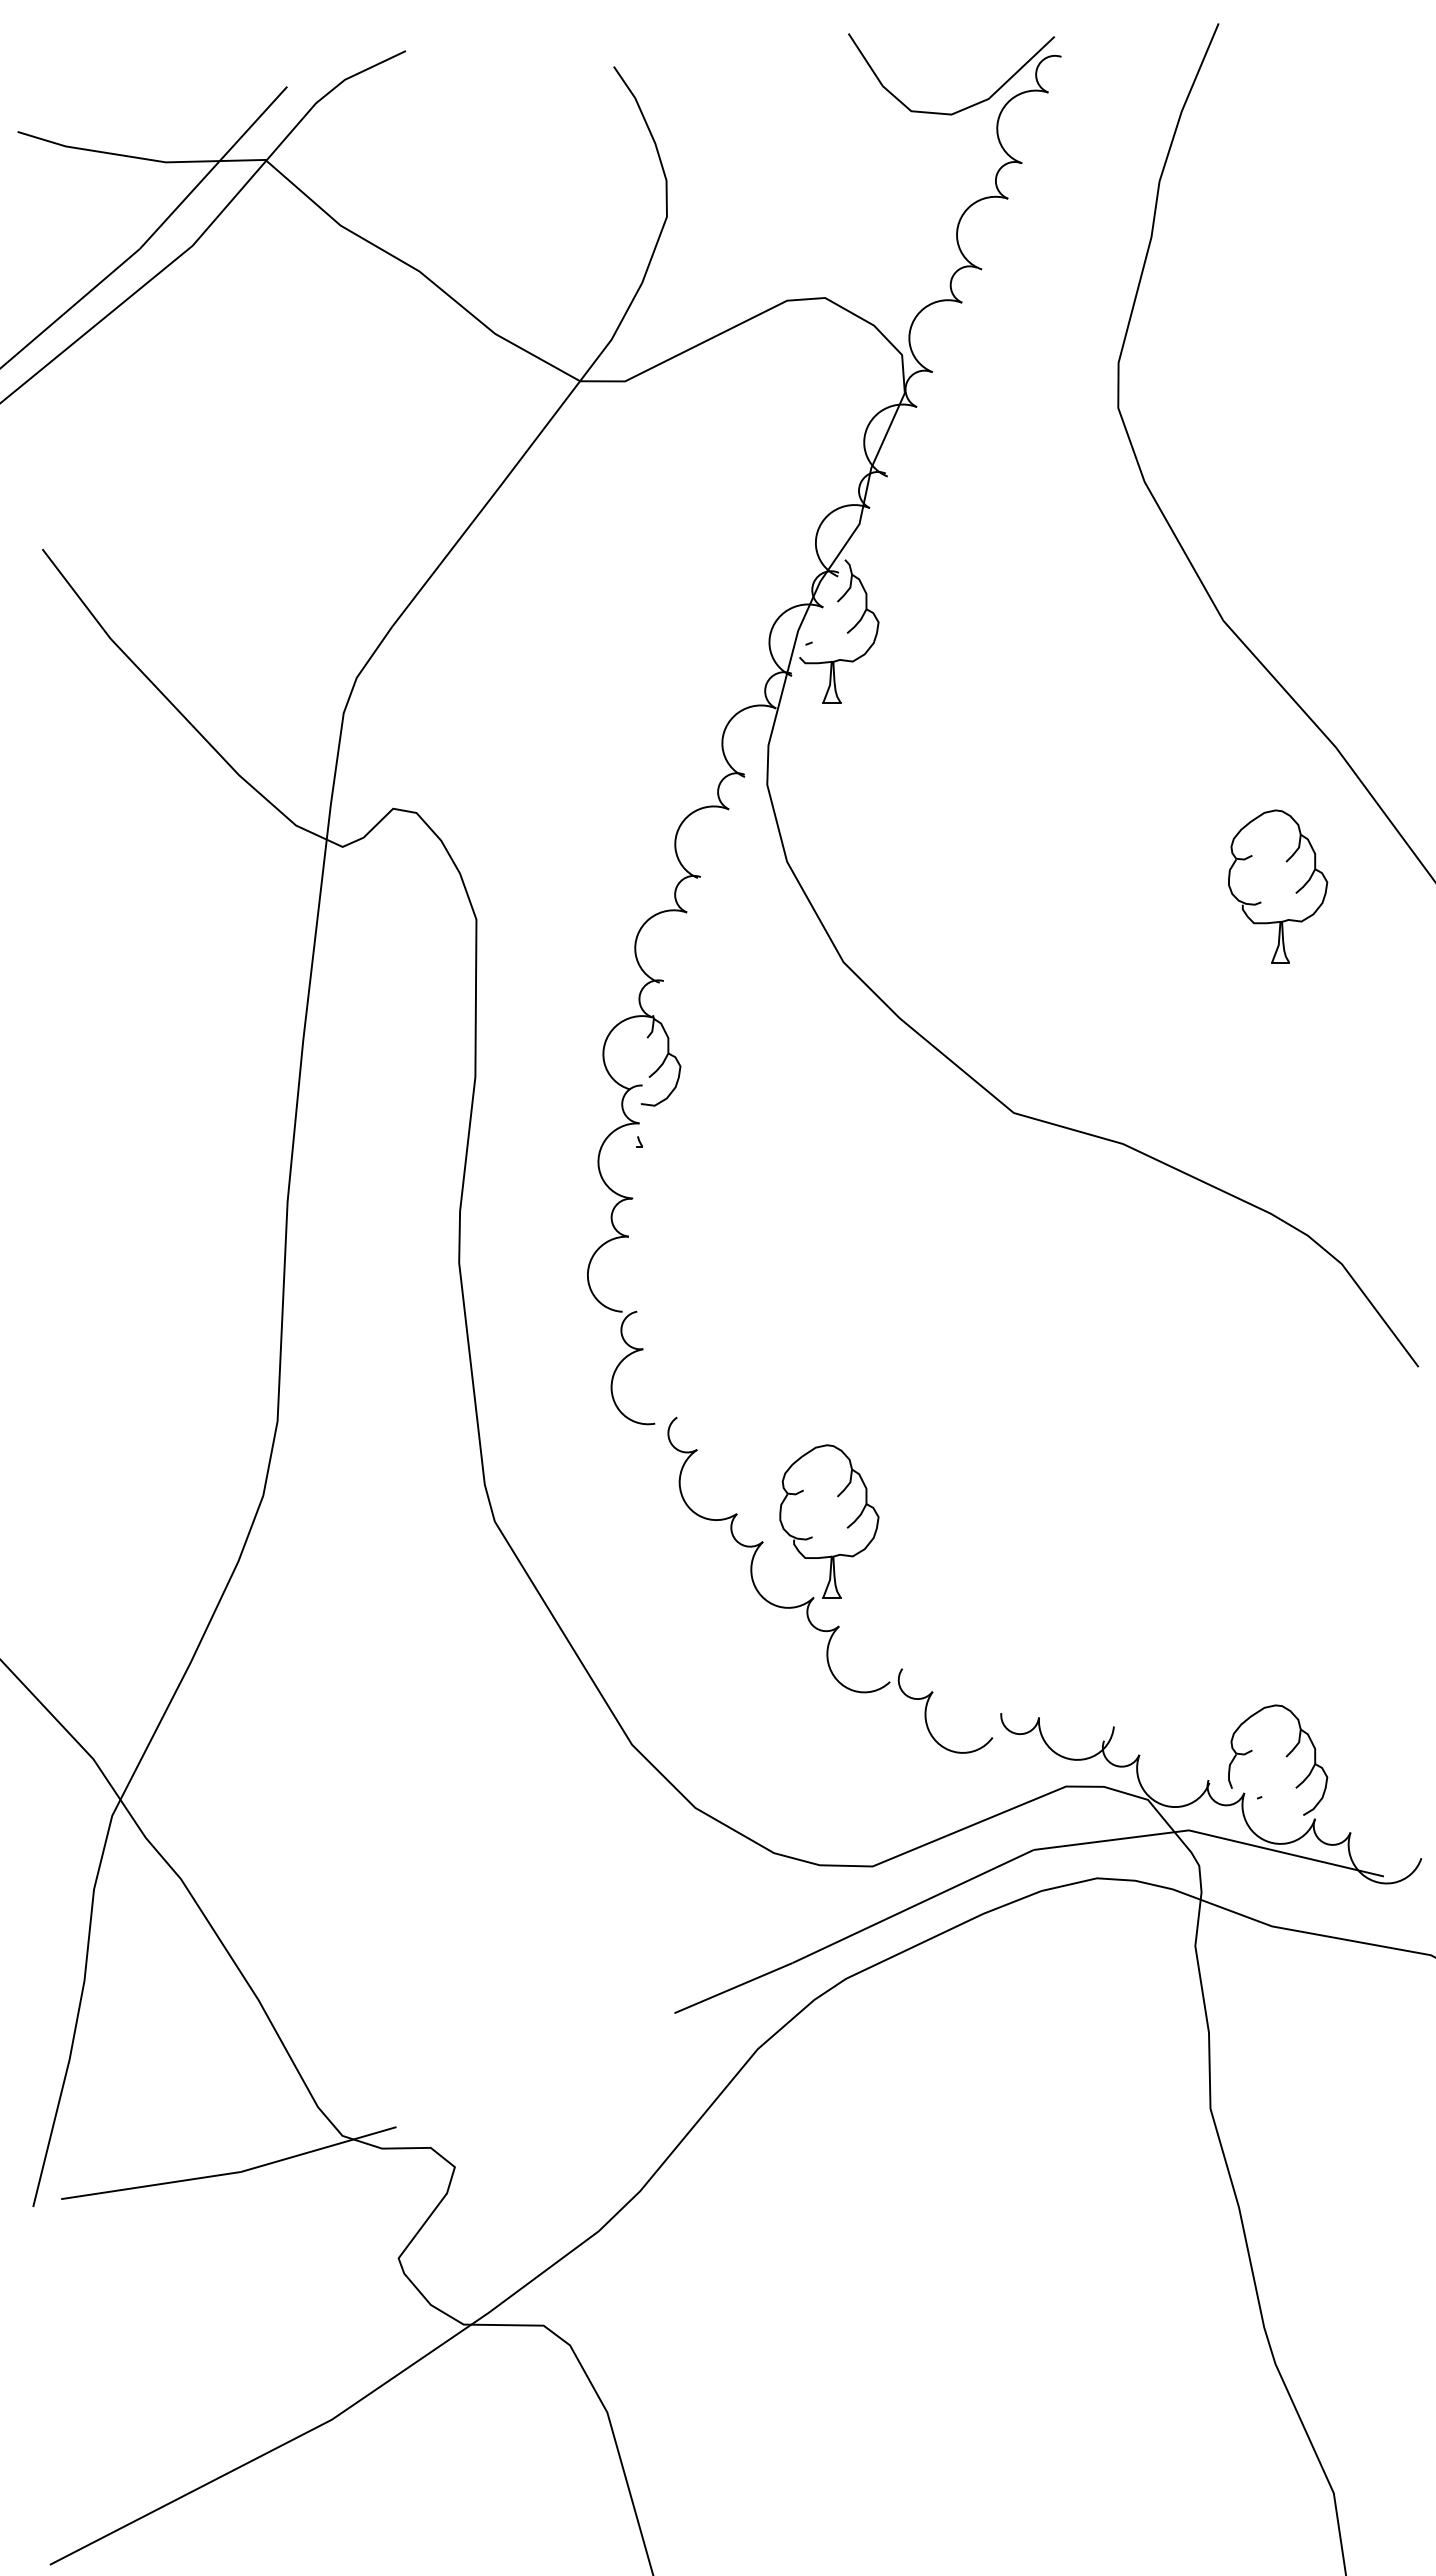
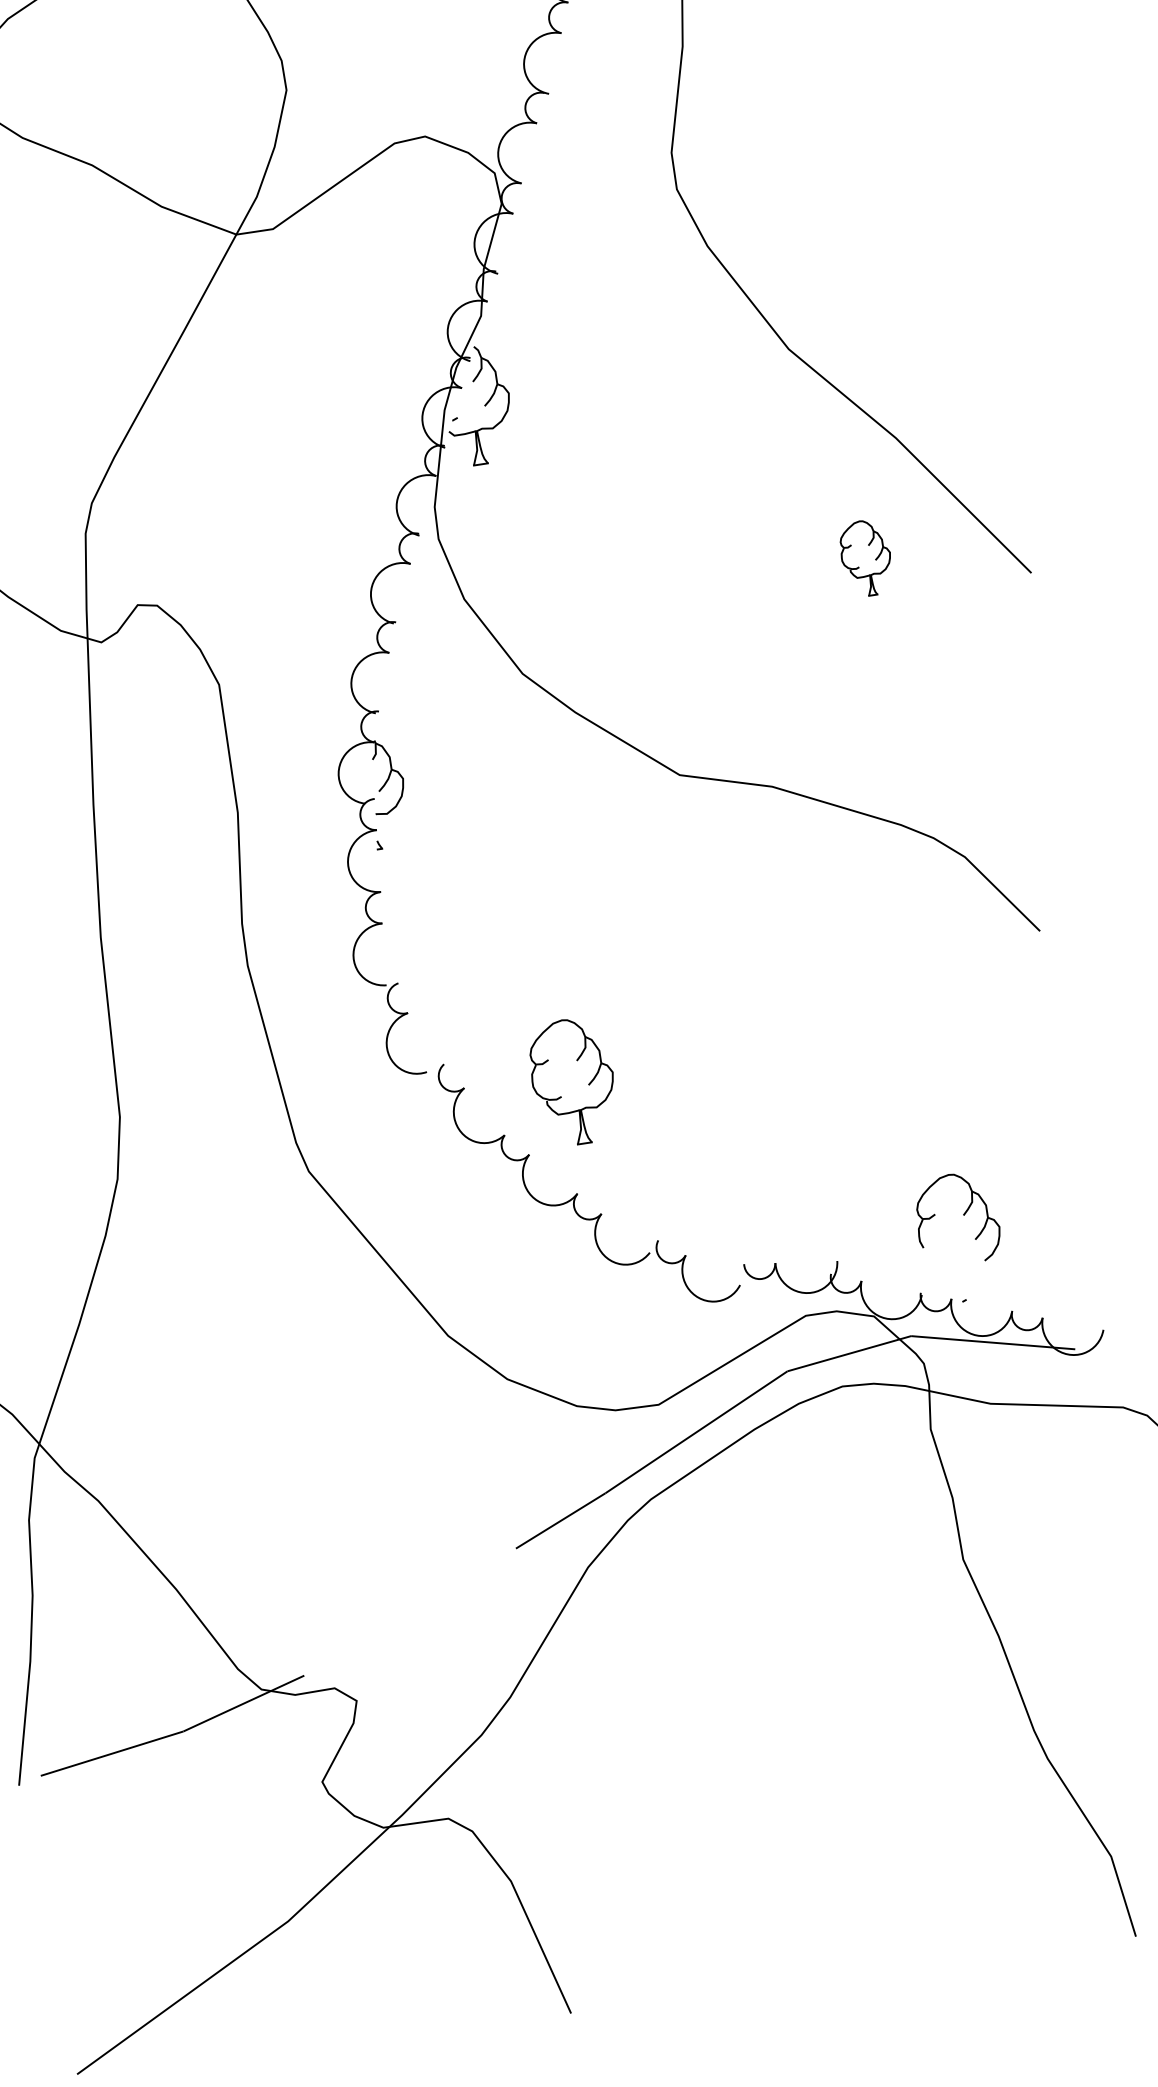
part: (1278, 886) -> (866, 558), size x0.6
part: (829, 1521) -> (573, 1081), moved
part: (1285, 1756) -> (962, 1215), moved

